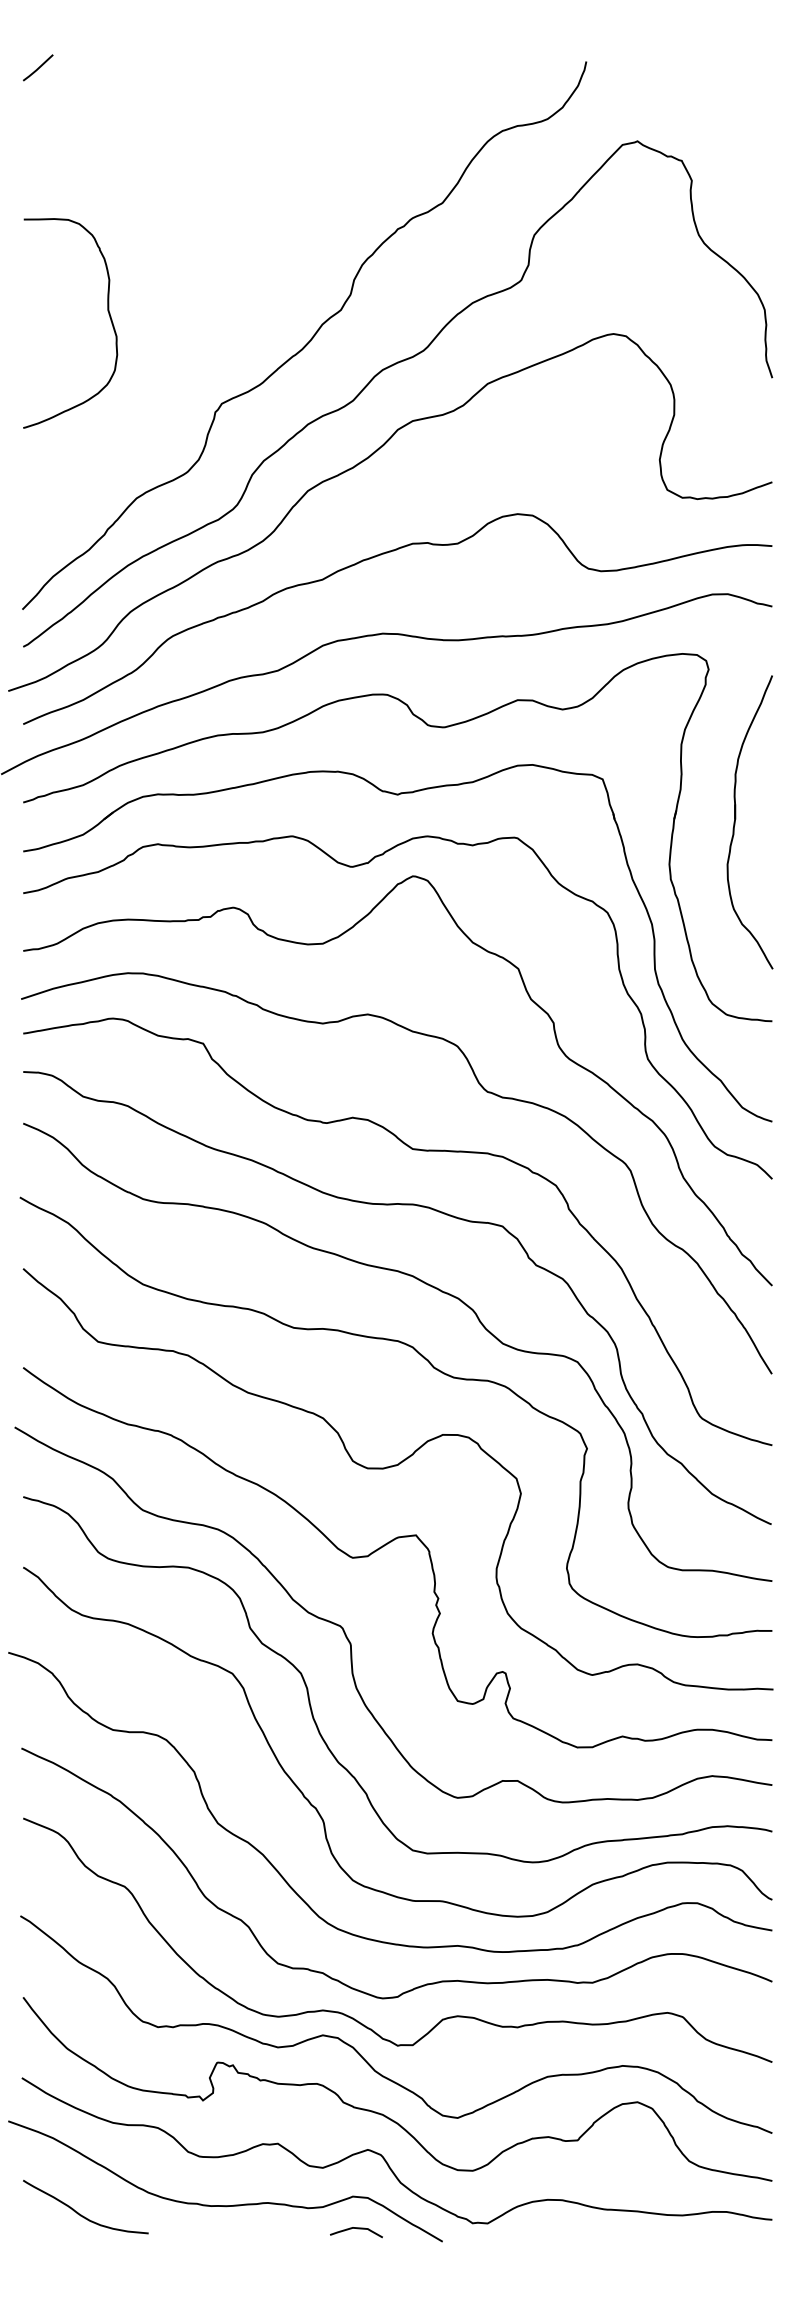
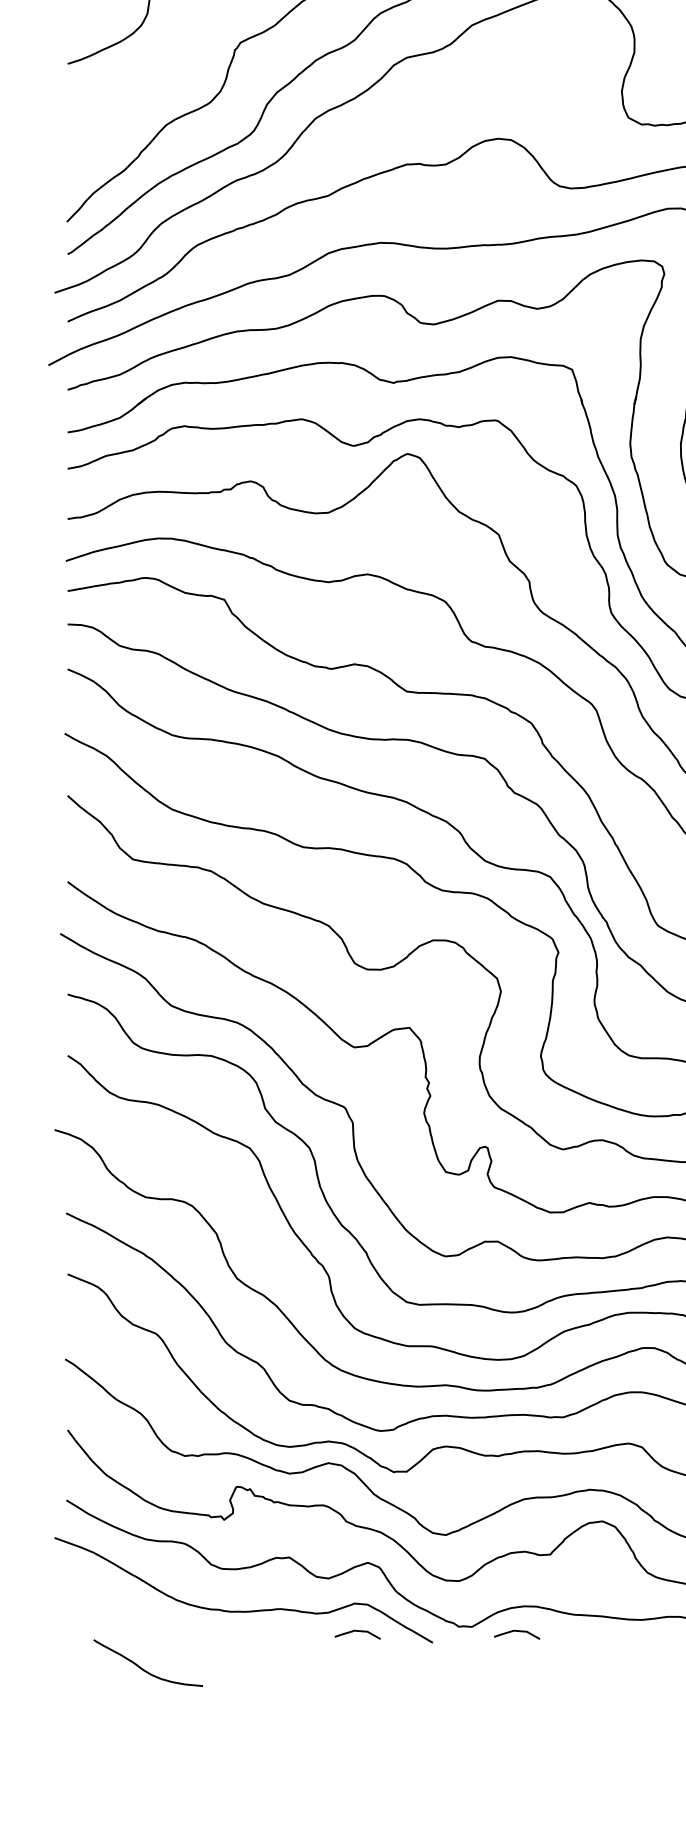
curve: (81, 2214) -> (144, 1669), moved
curve: (540, 2229) -> (517, 1632), added

